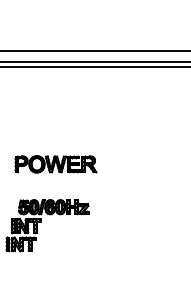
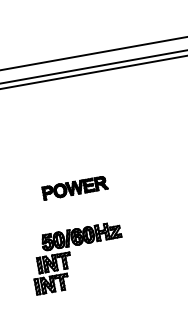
part: (55, 164) -> (74, 188), size x0.7

